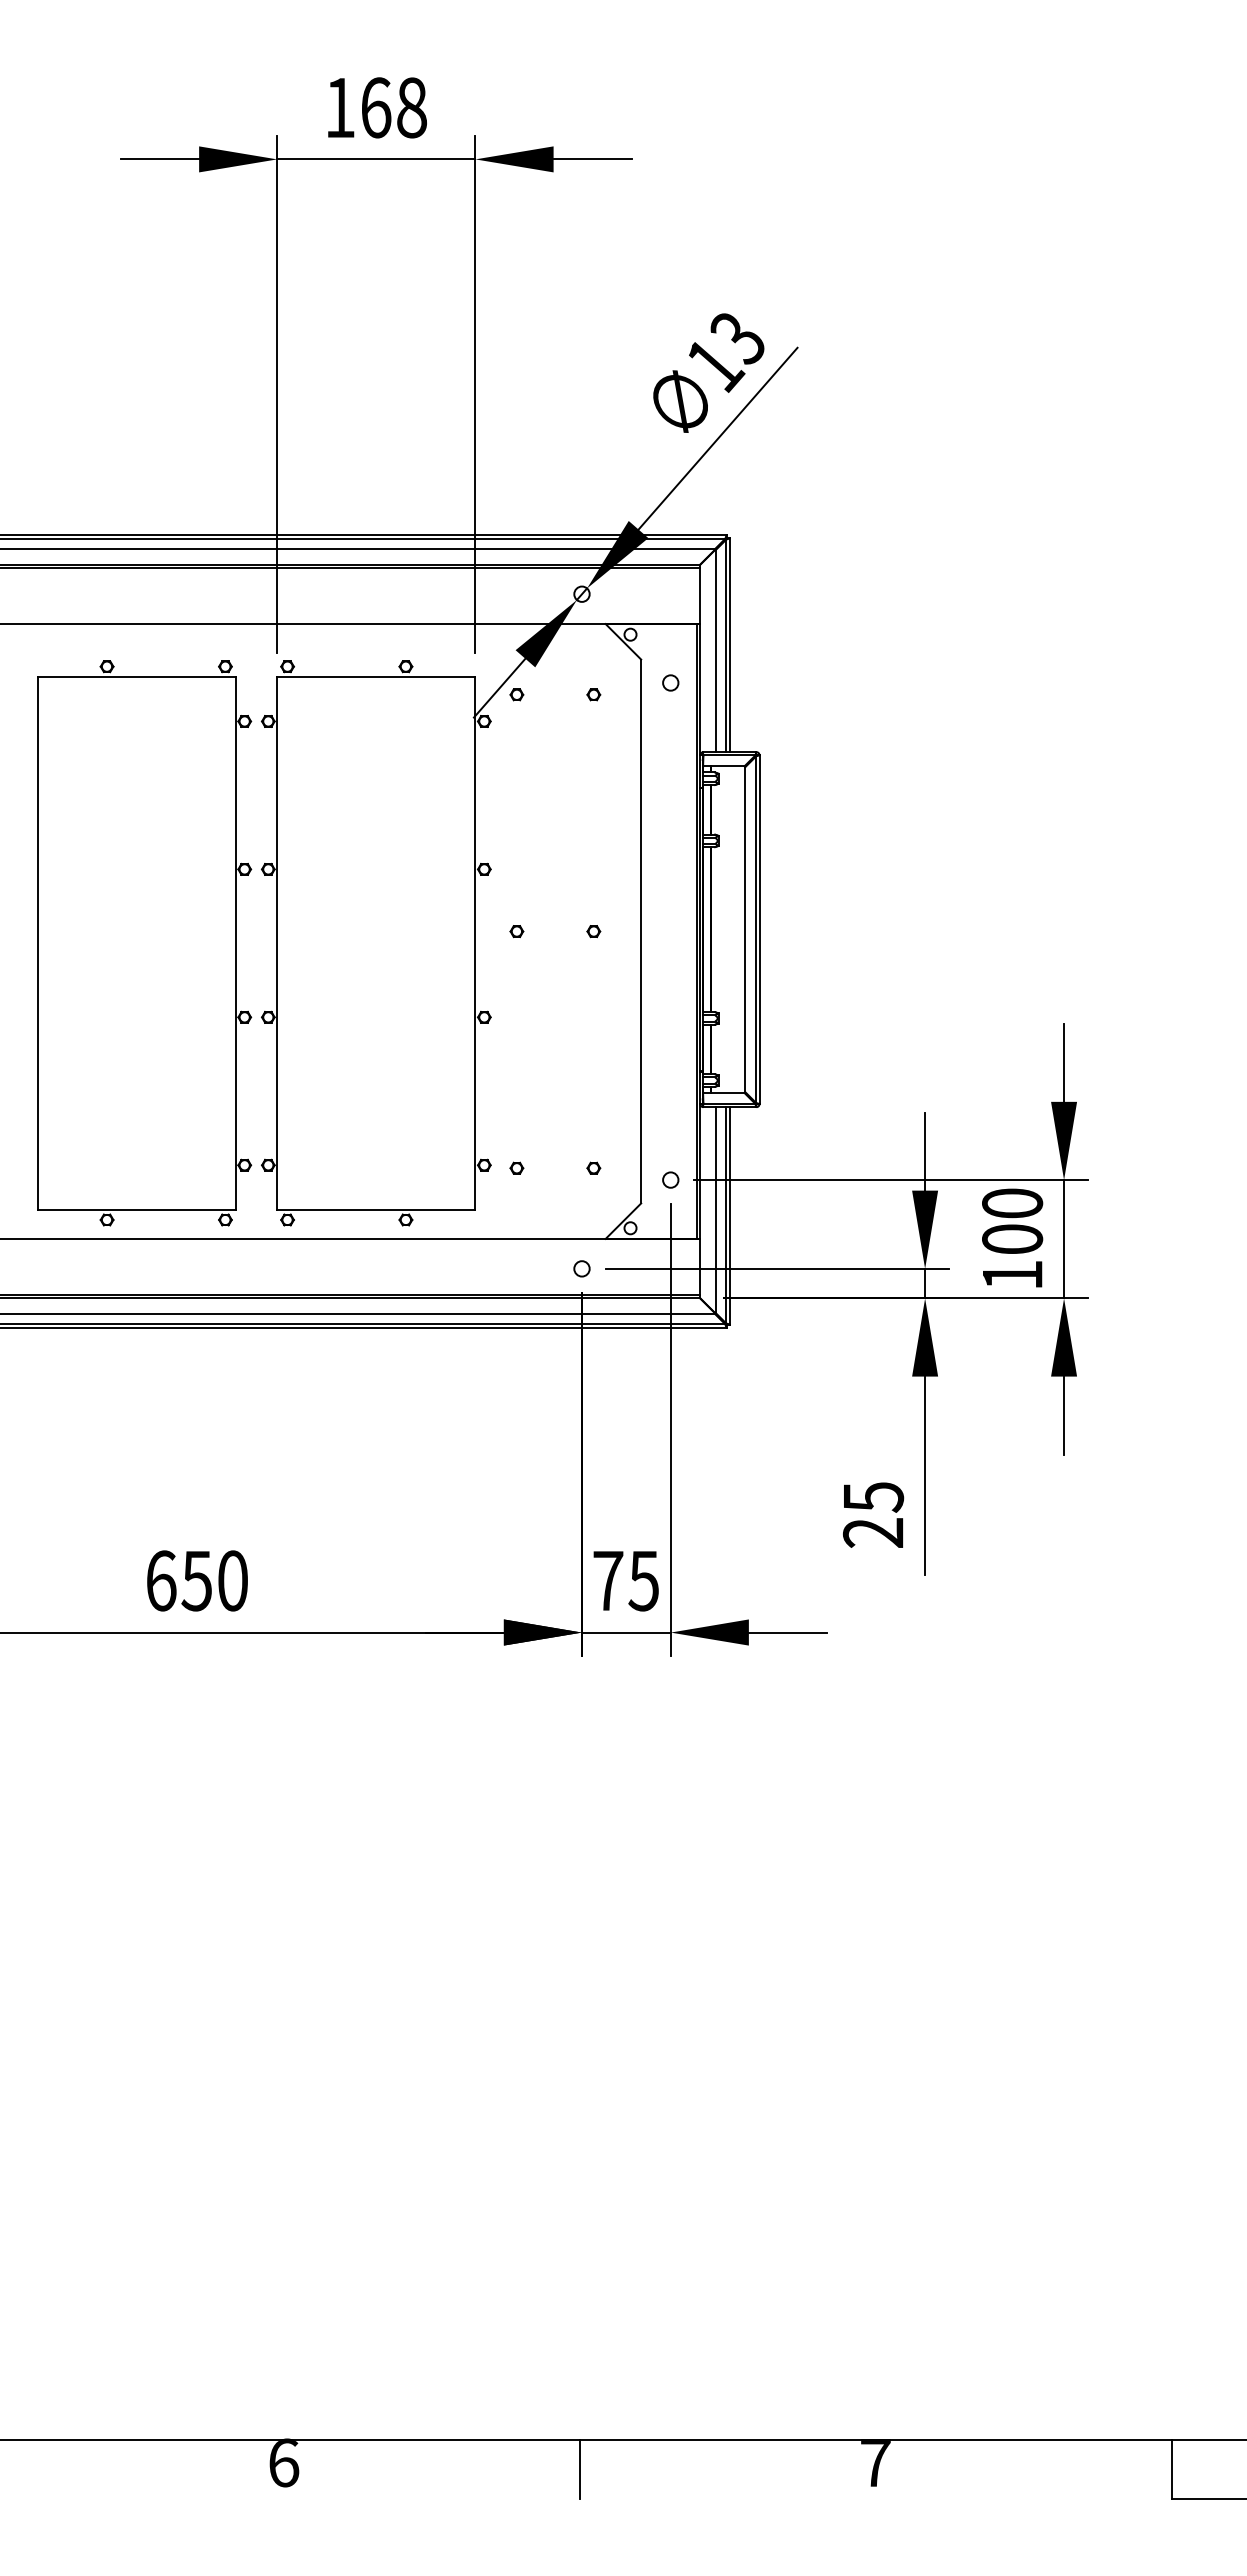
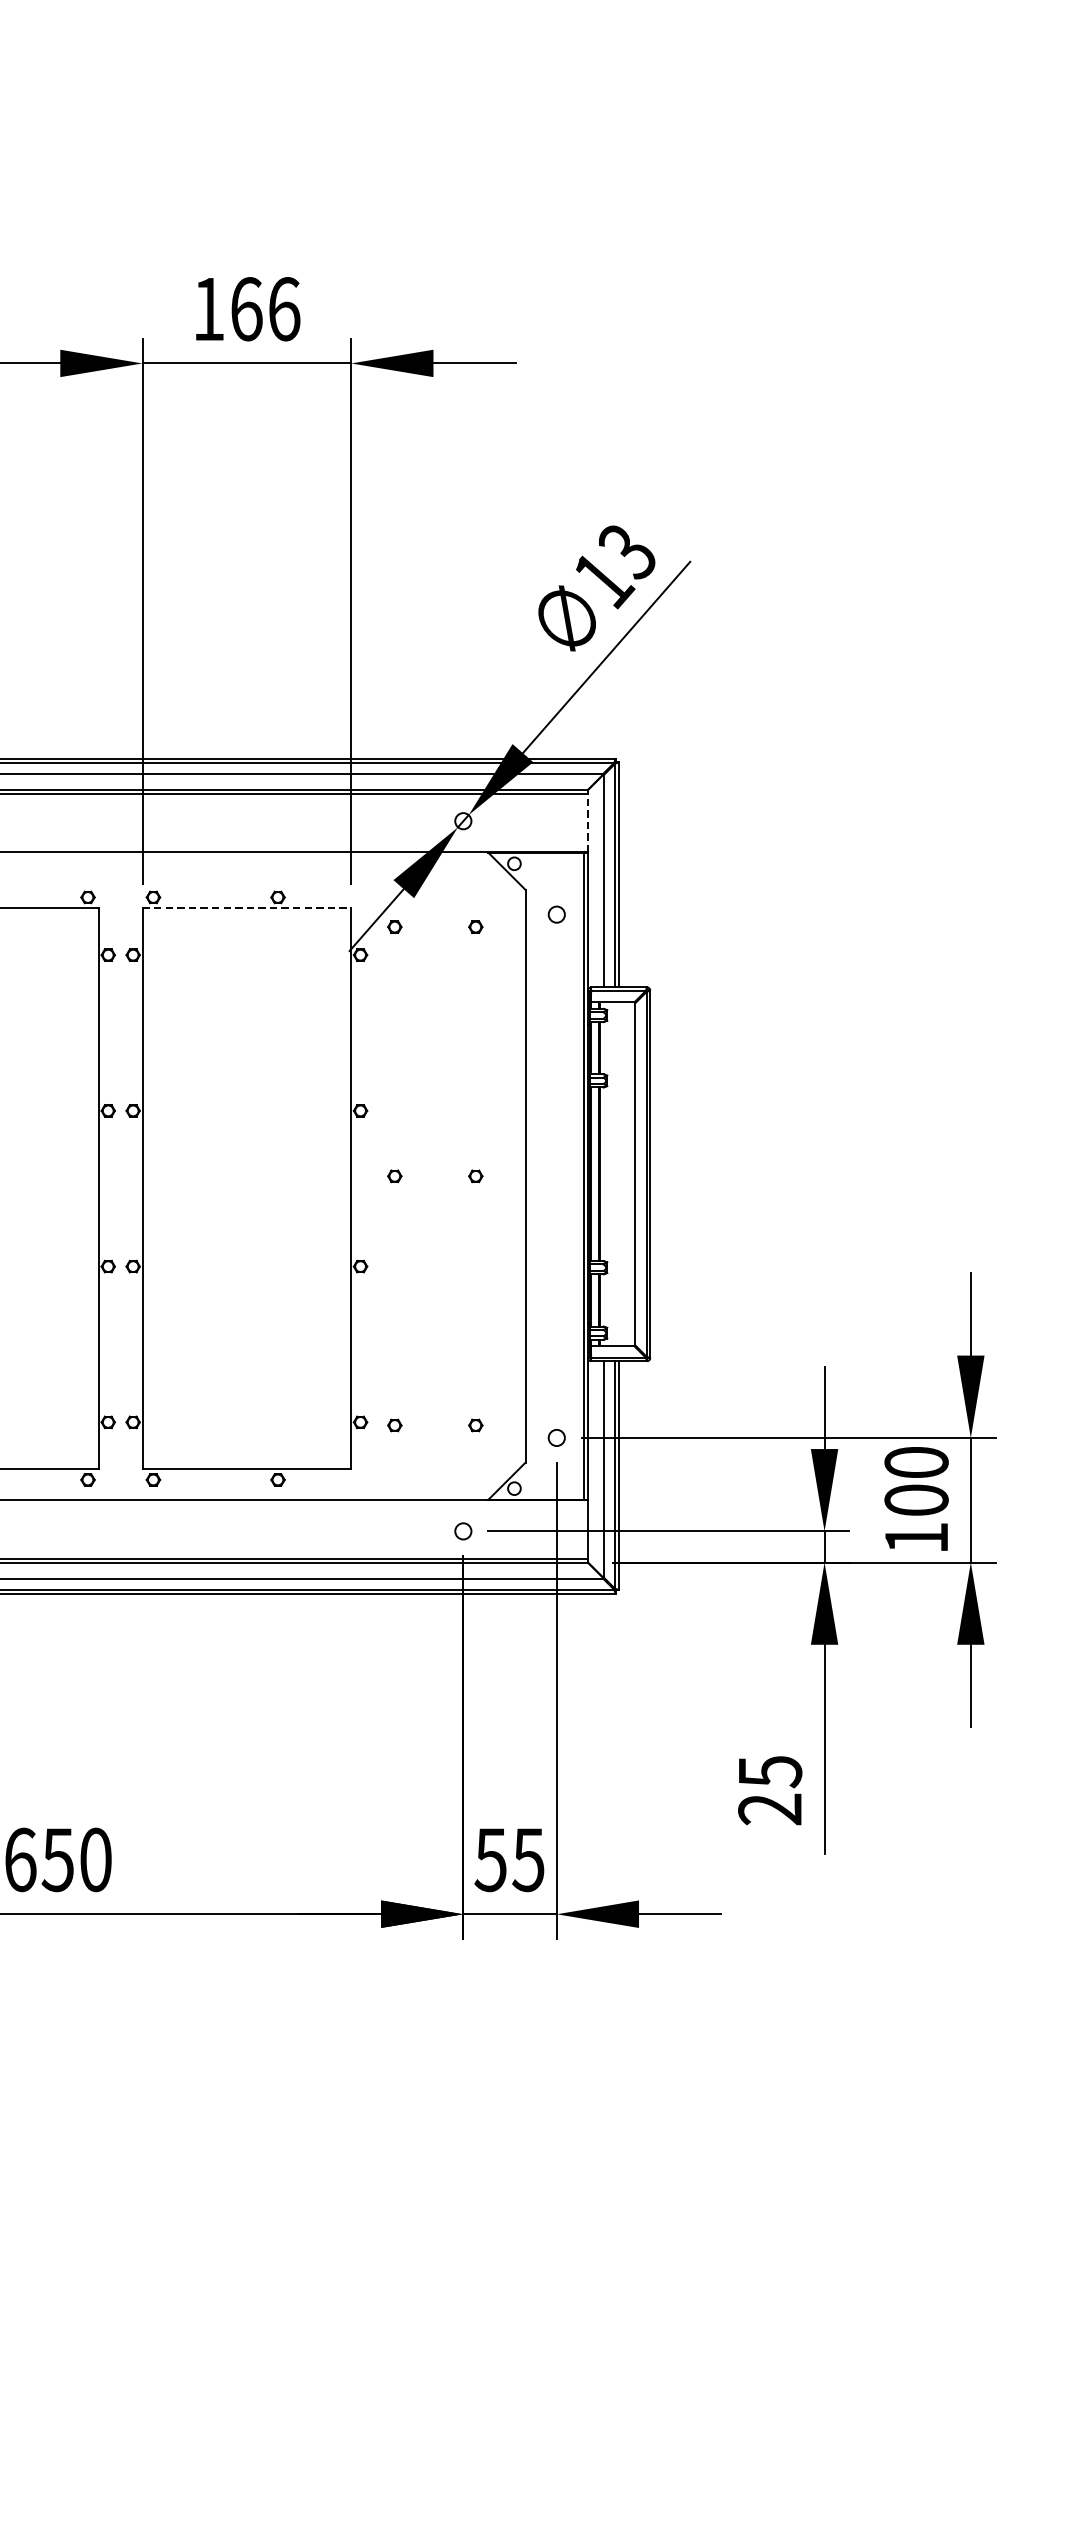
text: (412, 107) -> (284, 308), 168 -> 166
line: (700, 596) -> (588, 823), solid -> dashed
line: (376, 677) -> (247, 908), solid -> dashed
text: (607, 1581) -> (490, 1860), 75 -> 55

